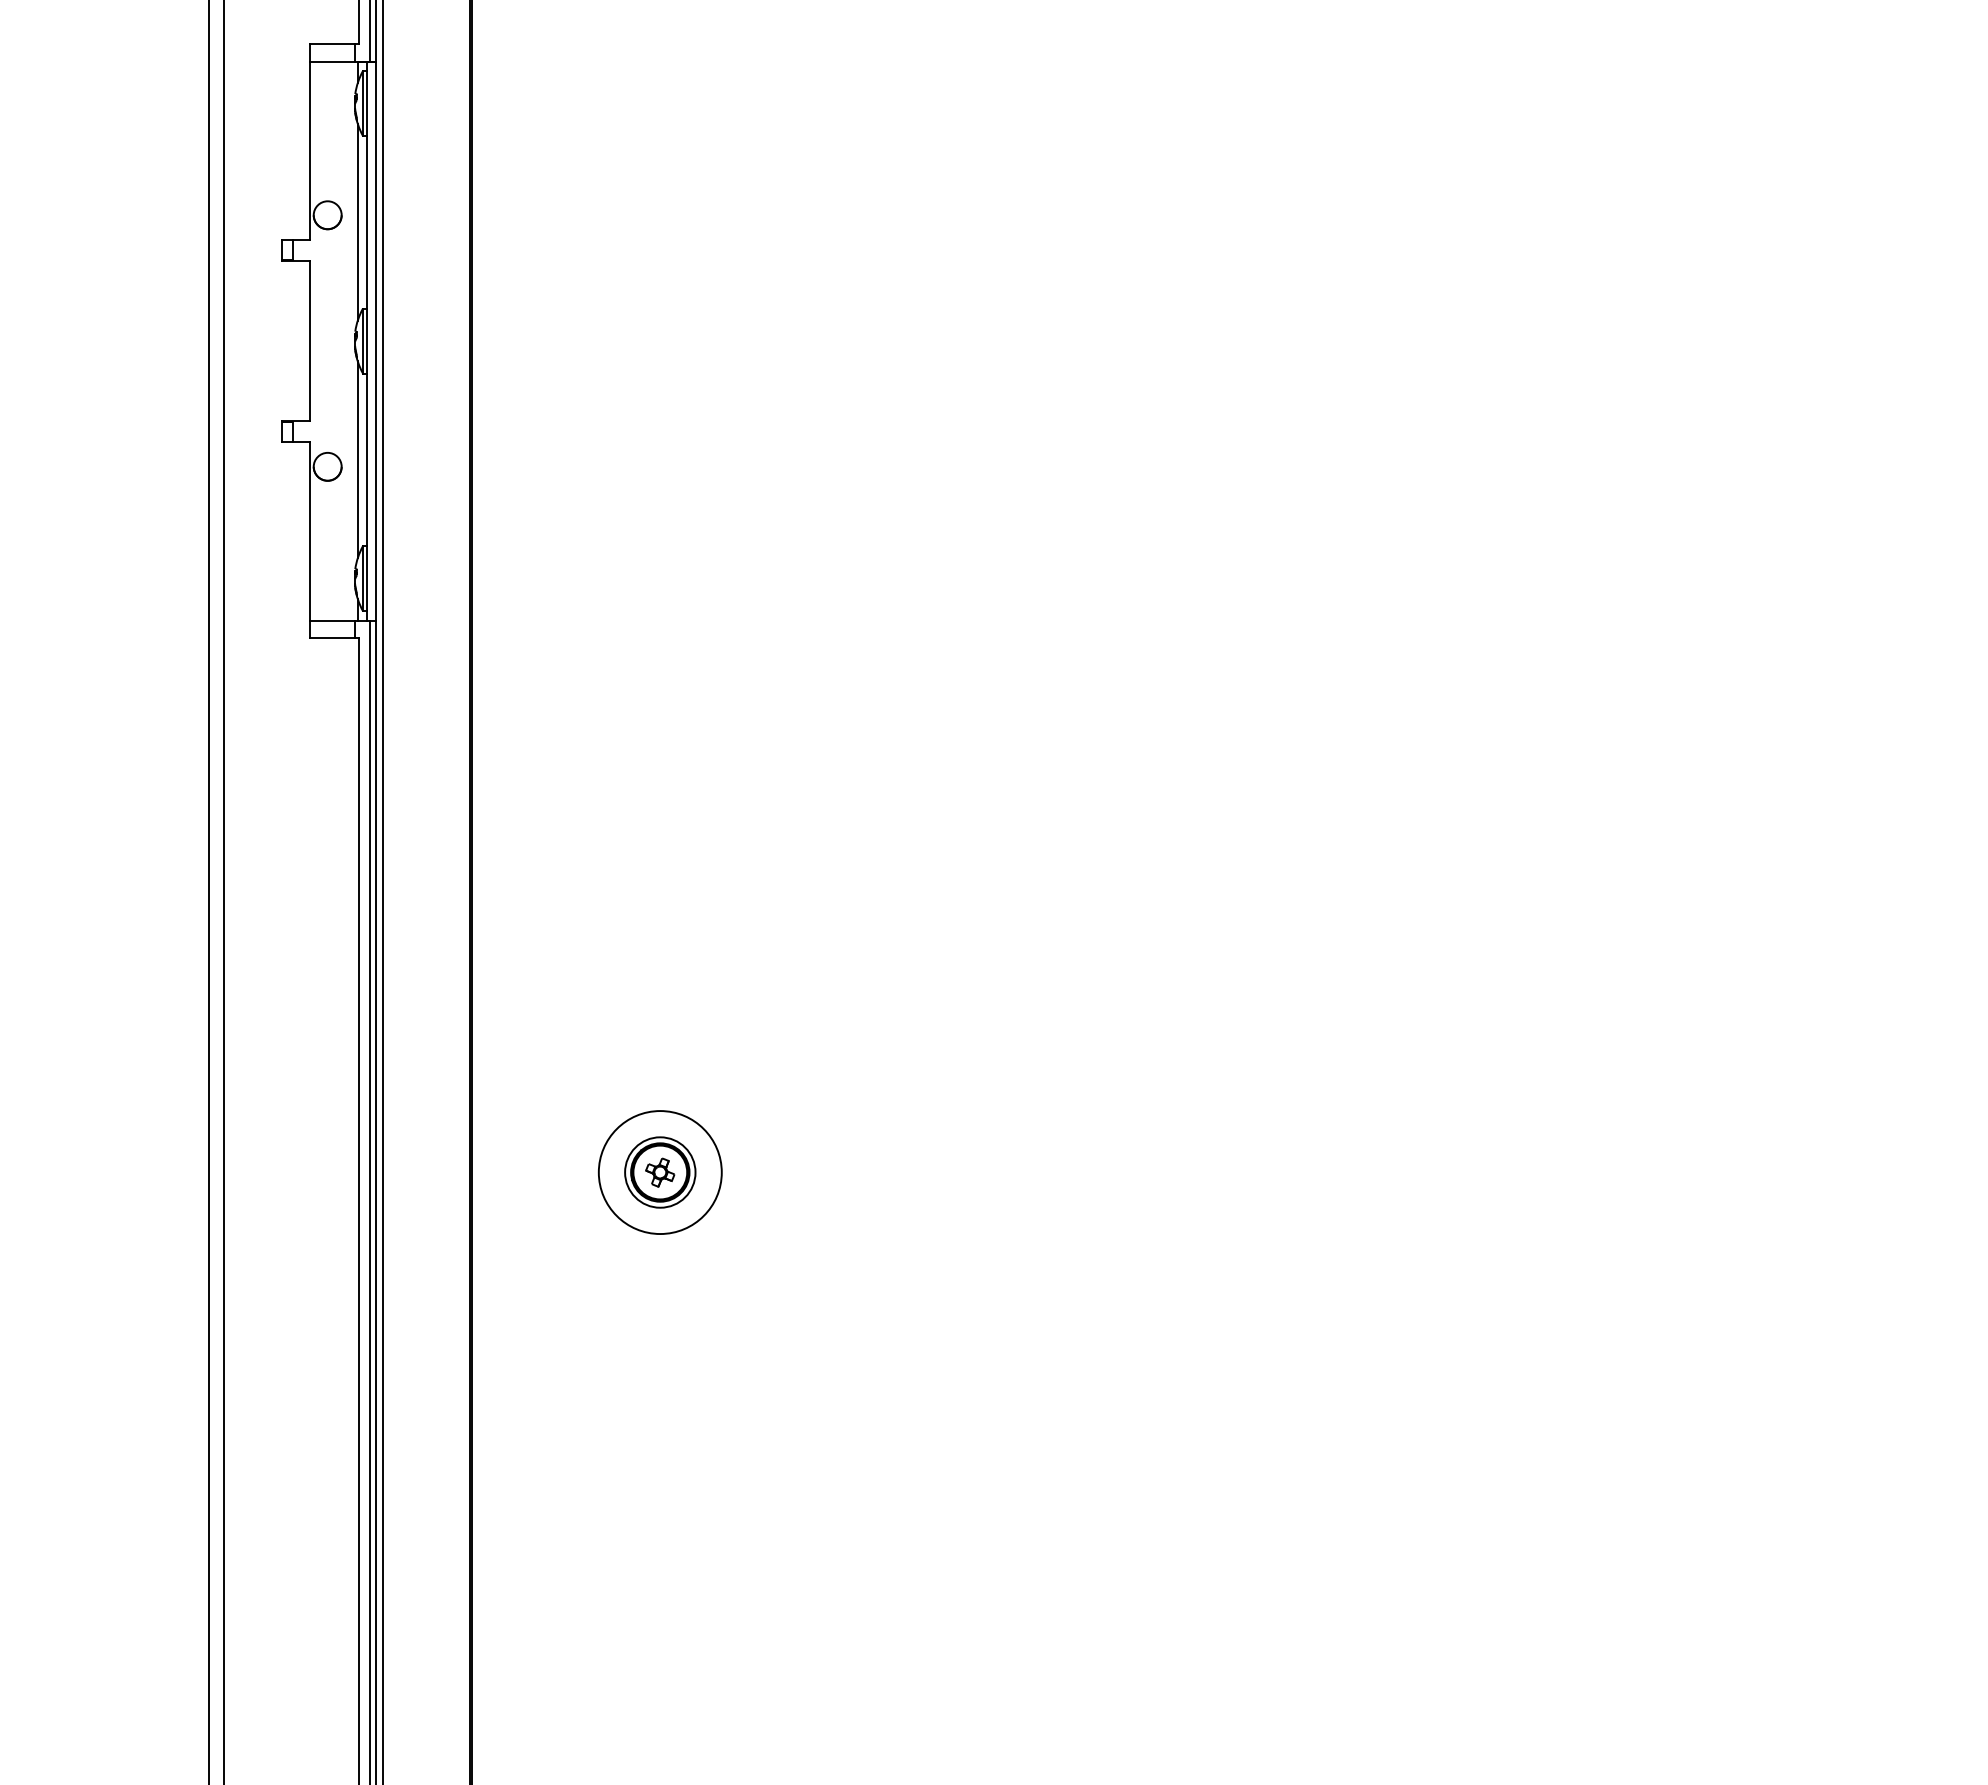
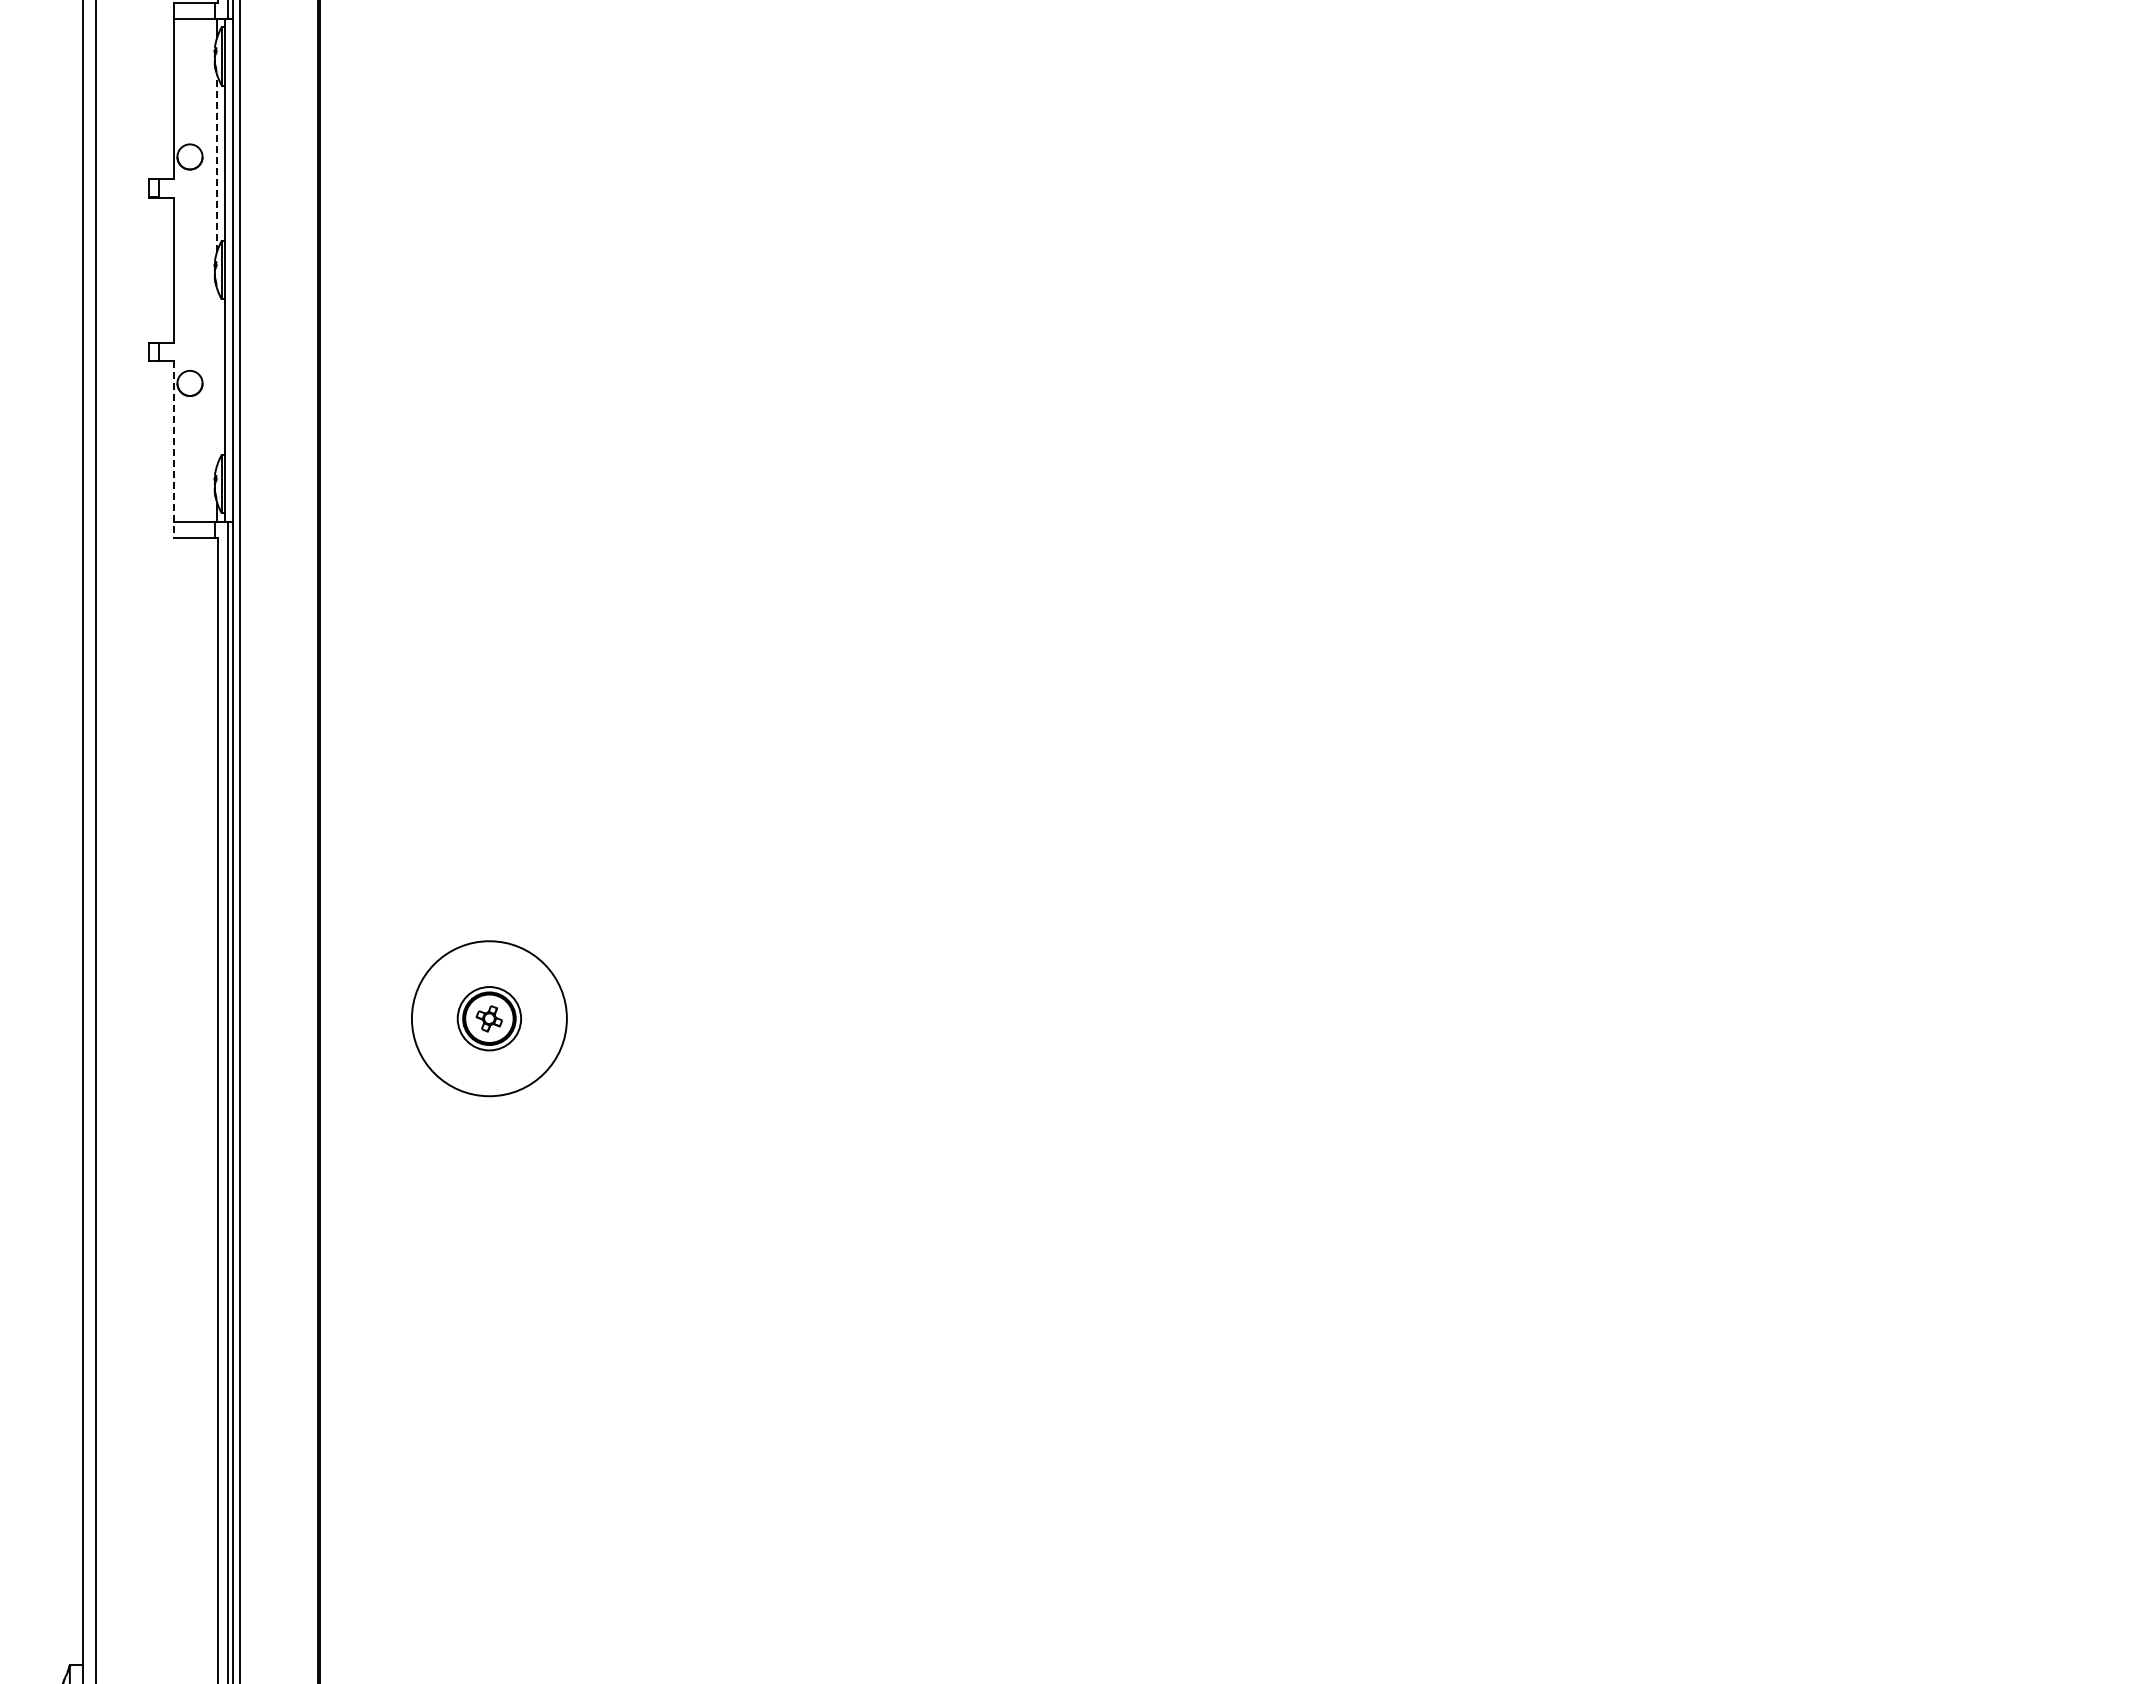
line: (358, 222) -> (217, 163), solid -> dashed
line: (358, 459) -> (217, 376), removed
line: (310, 540) -> (174, 449), solid -> dashed
circle: (660, 1172) -> (489, 1018), size x1.4

